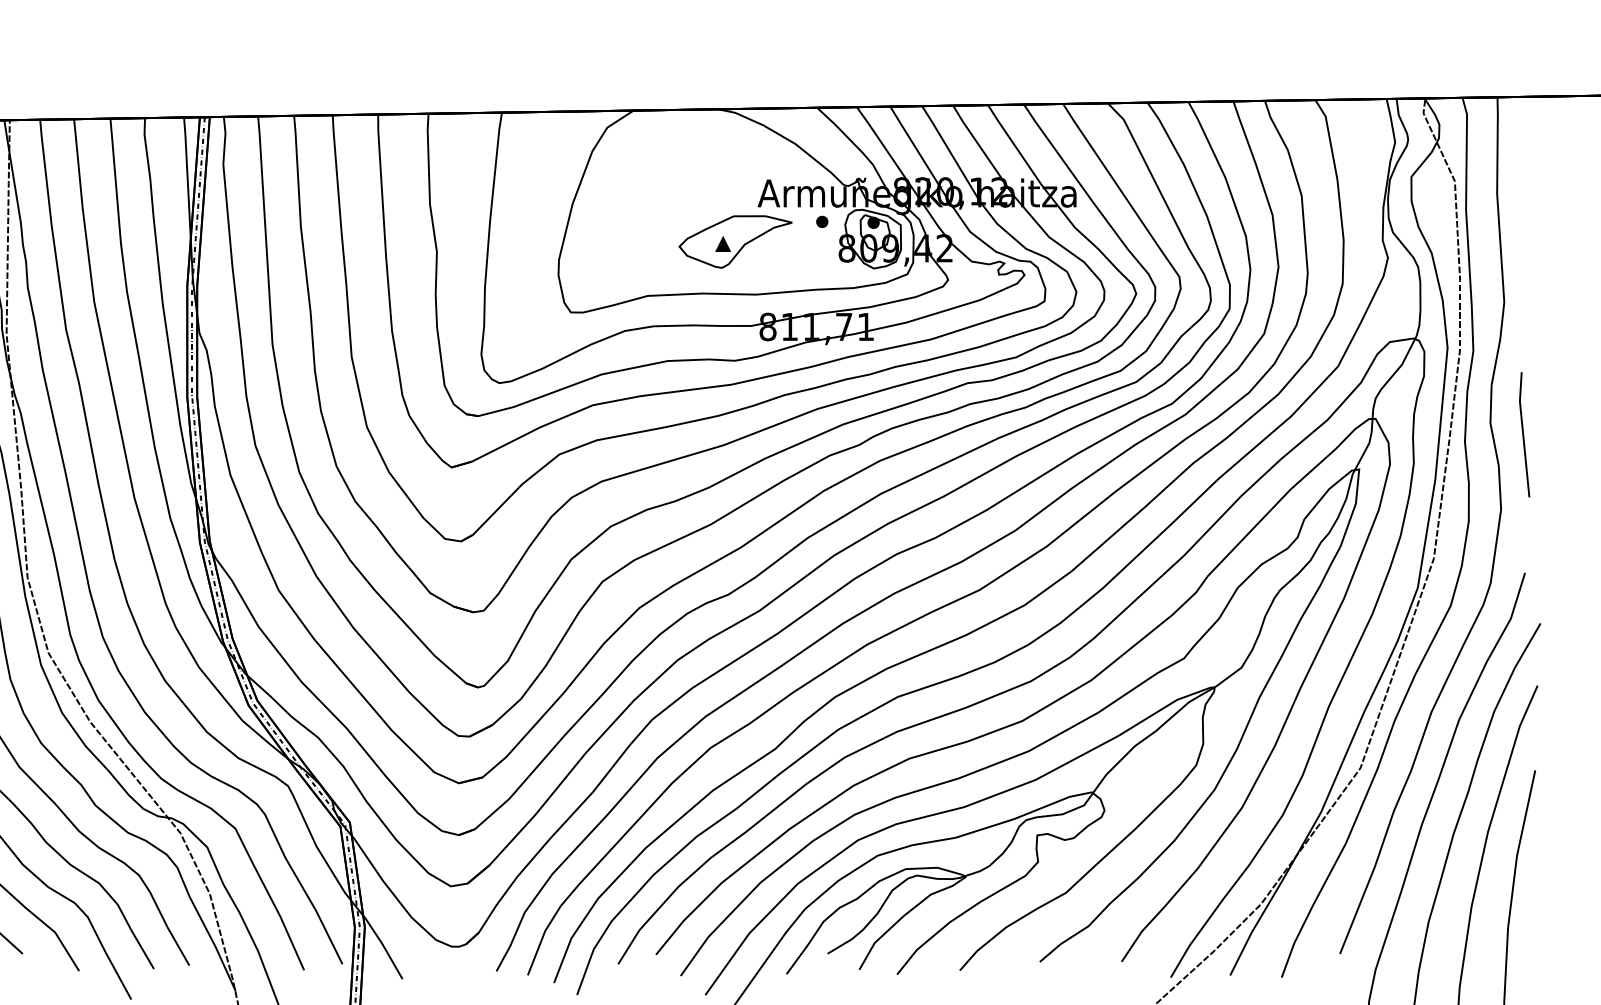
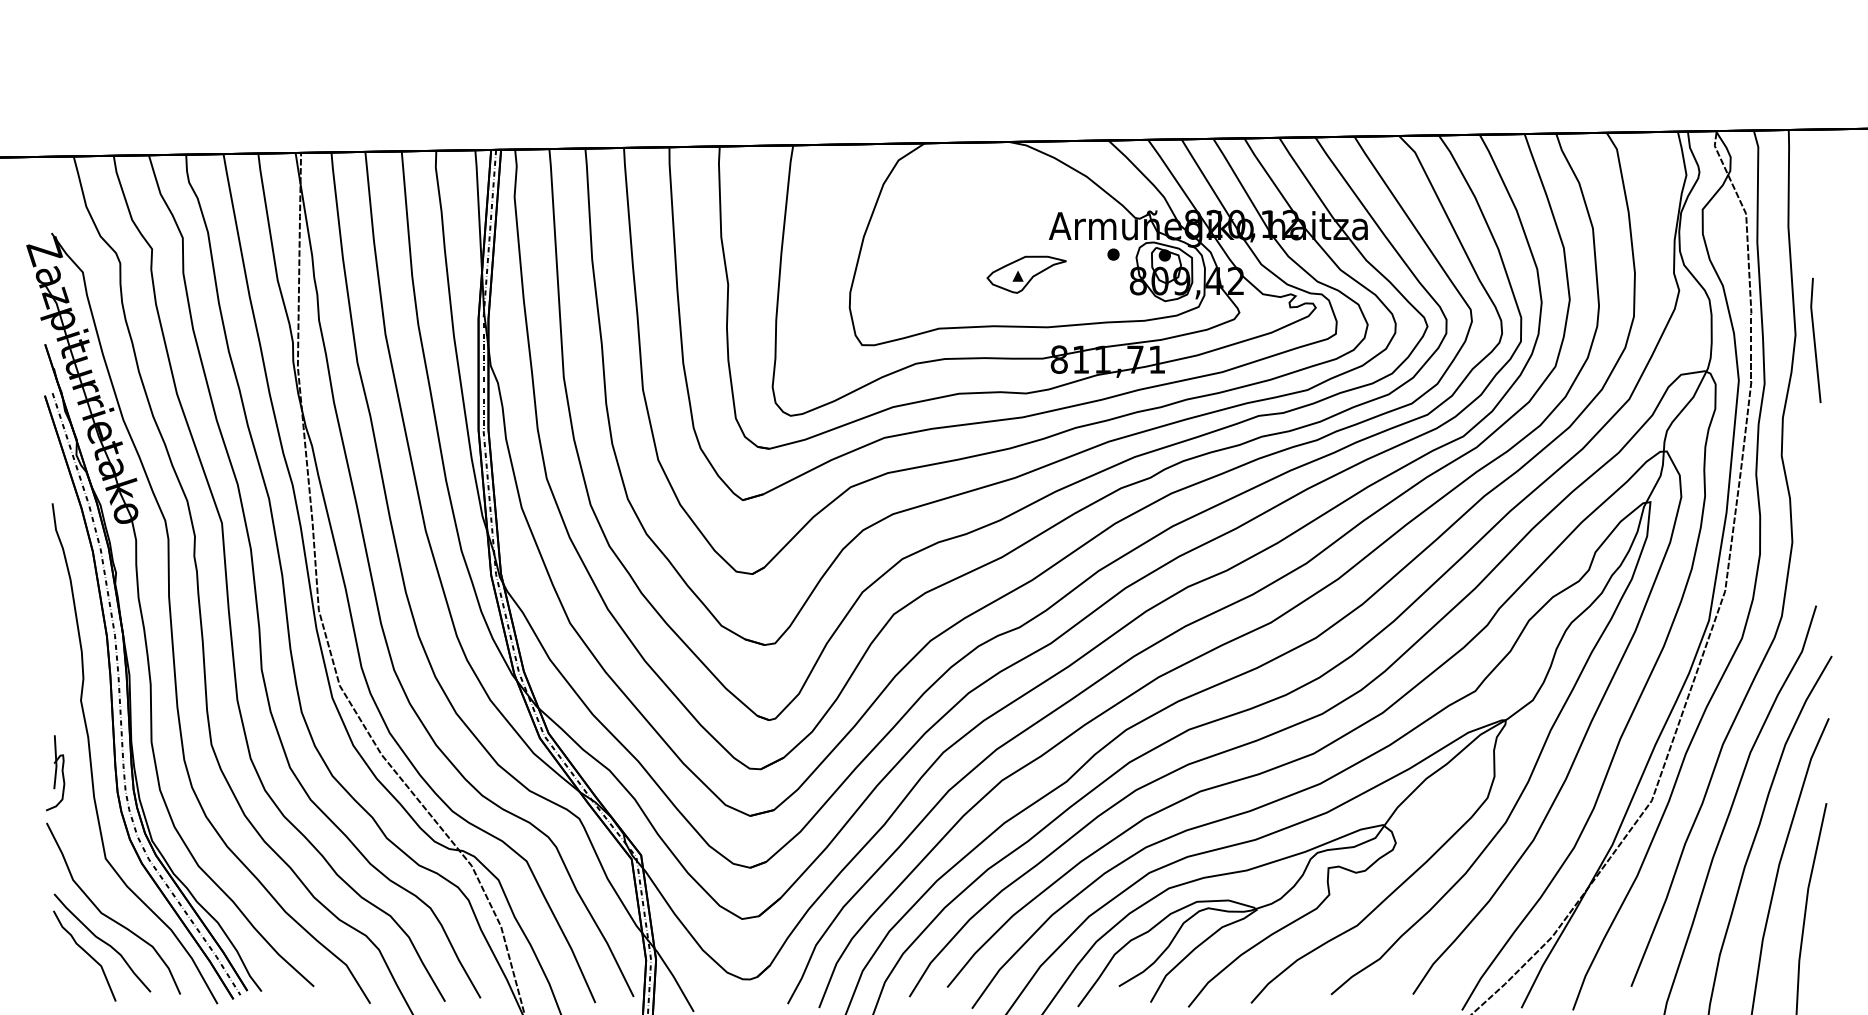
part: (735, 241) -> (1026, 274), size x0.7
line: (1524, 434) -> (1815, 340), moved

